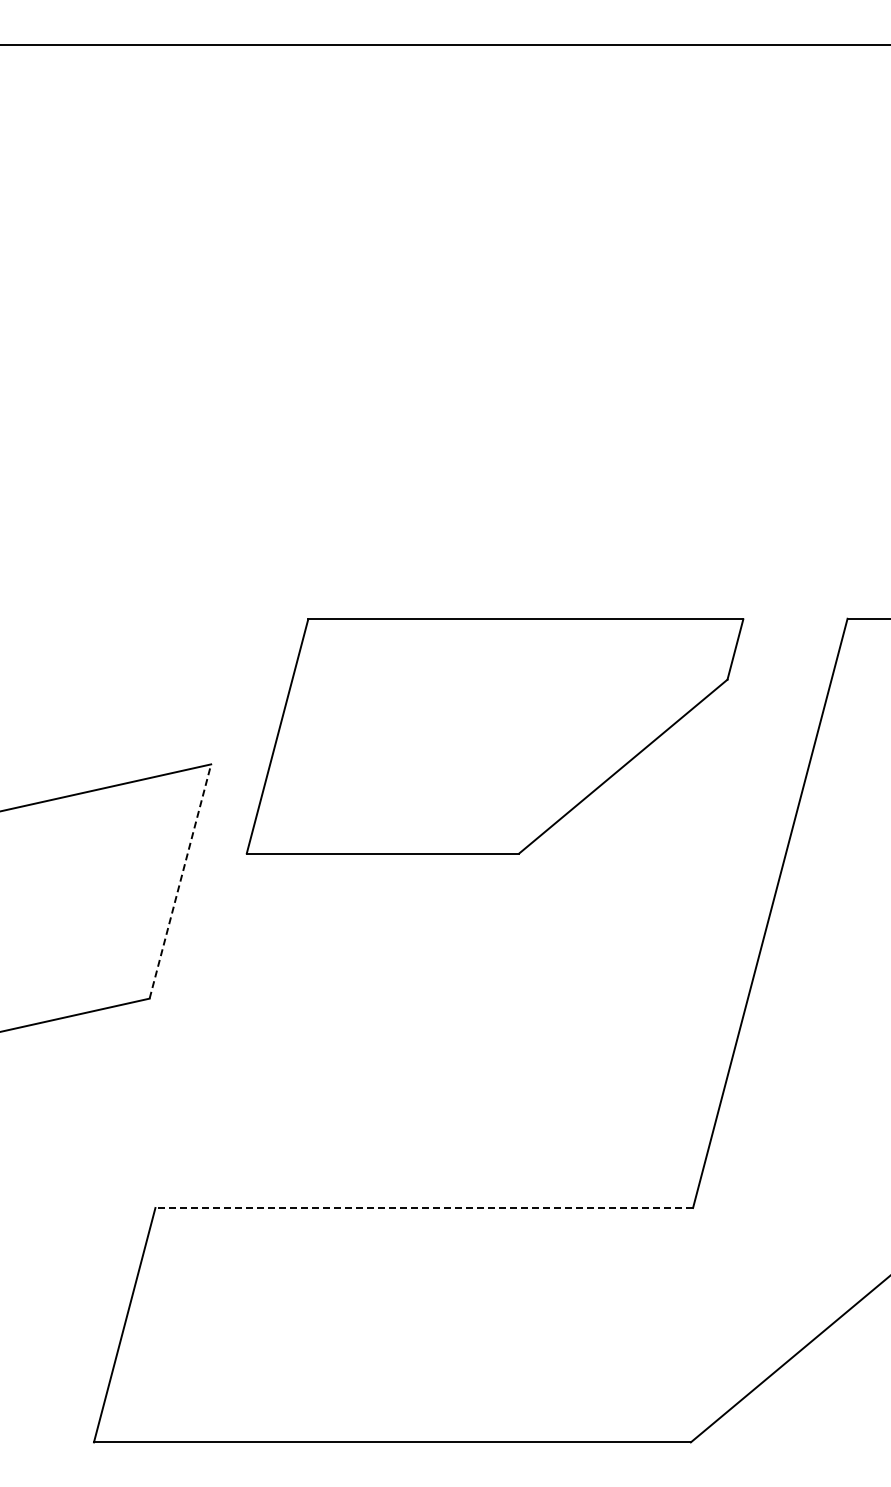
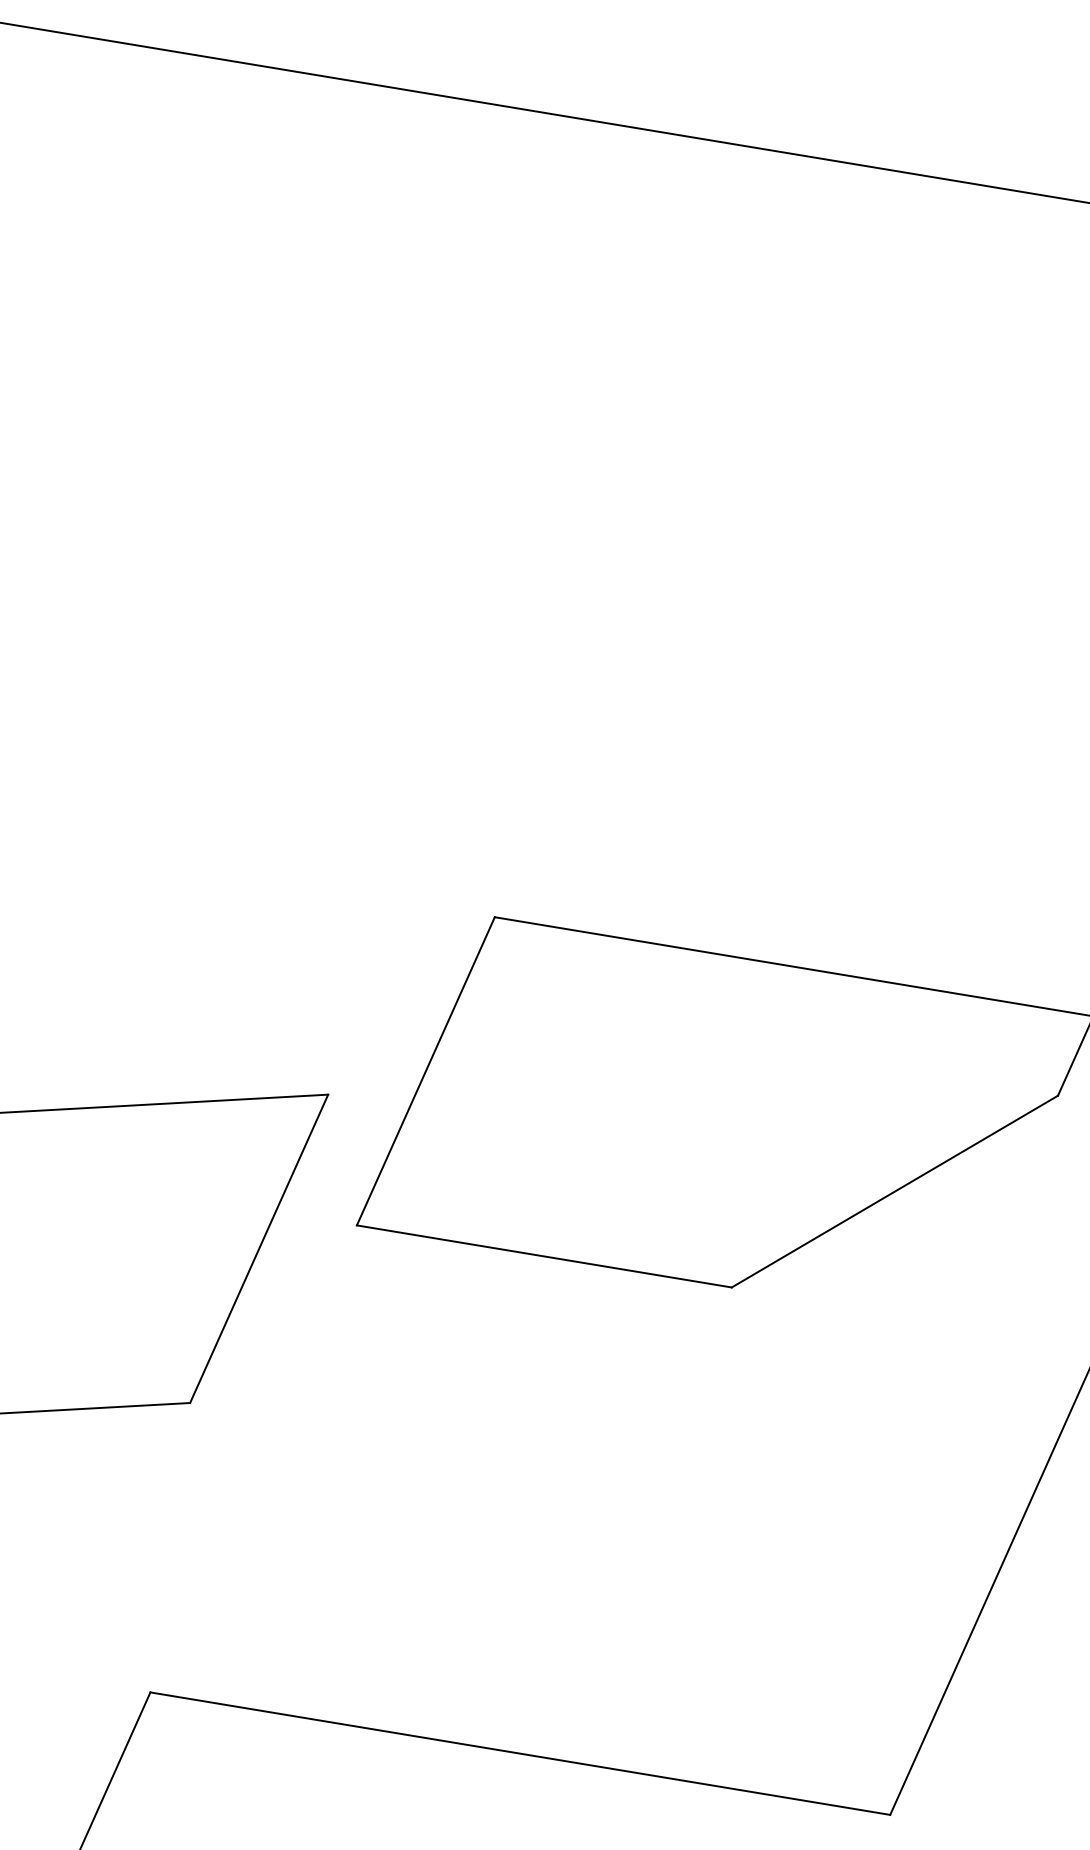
line: (180, 881) -> (259, 1248), dashed -> solid
line: (424, 1208) -> (520, 1754), dashed -> solid

